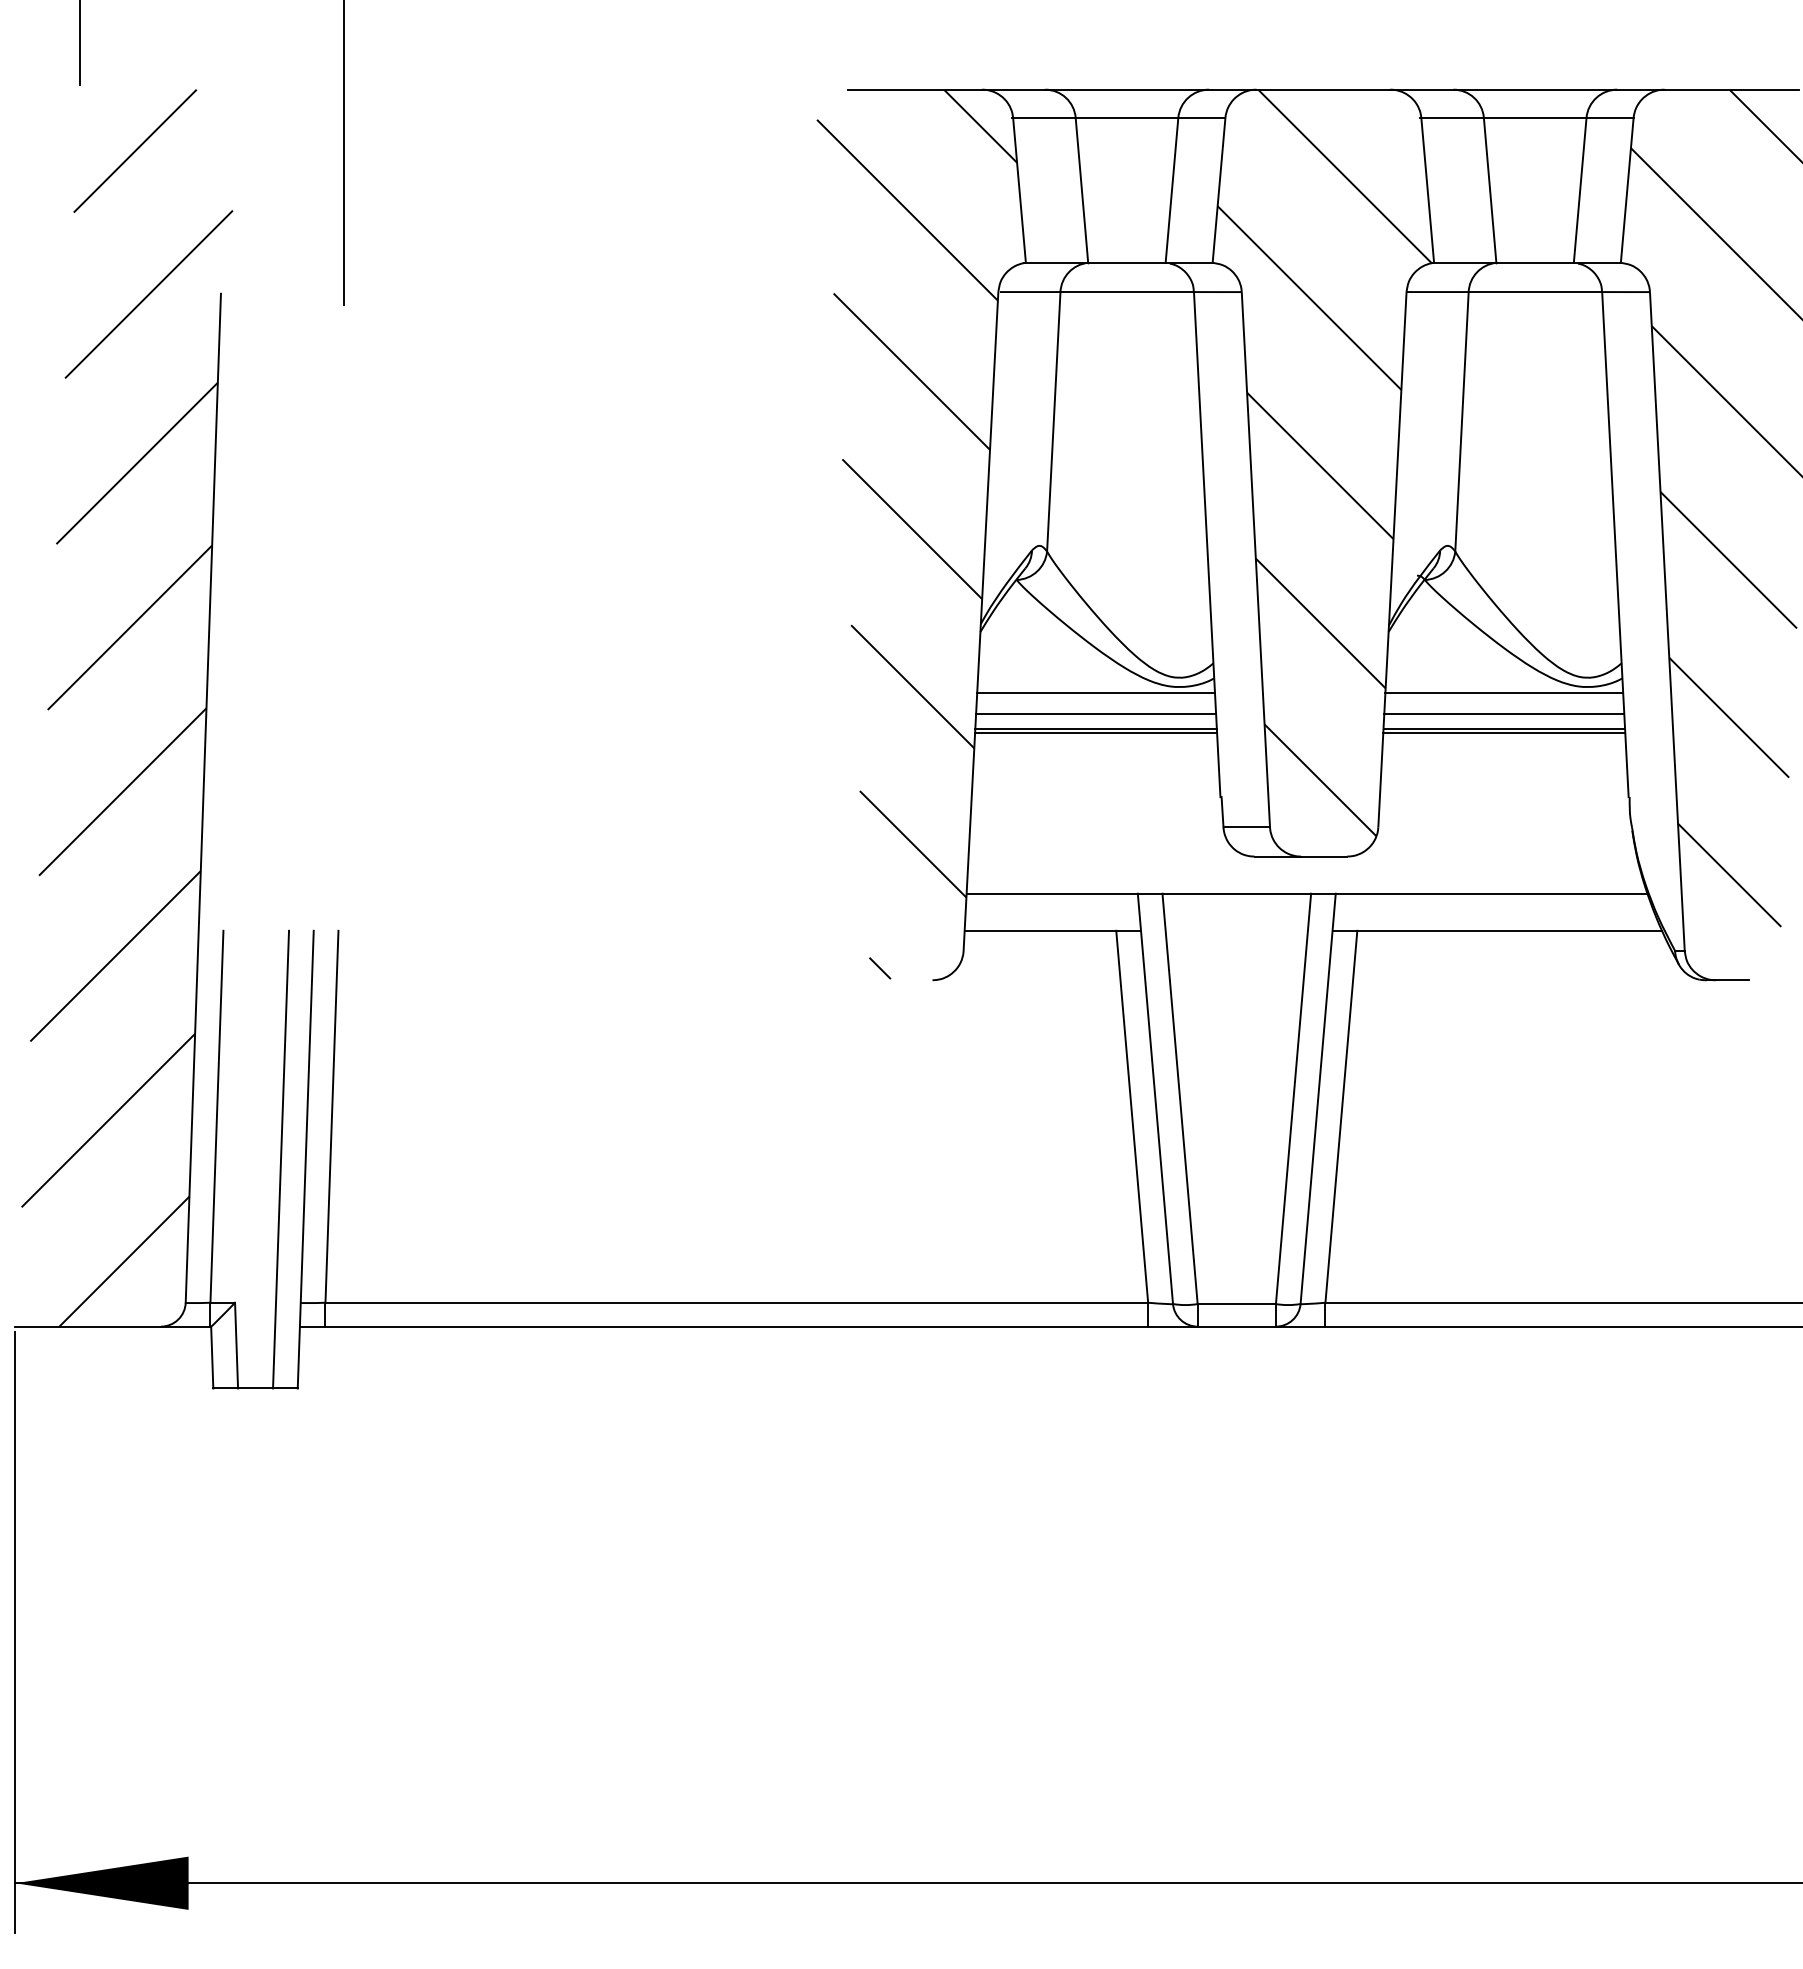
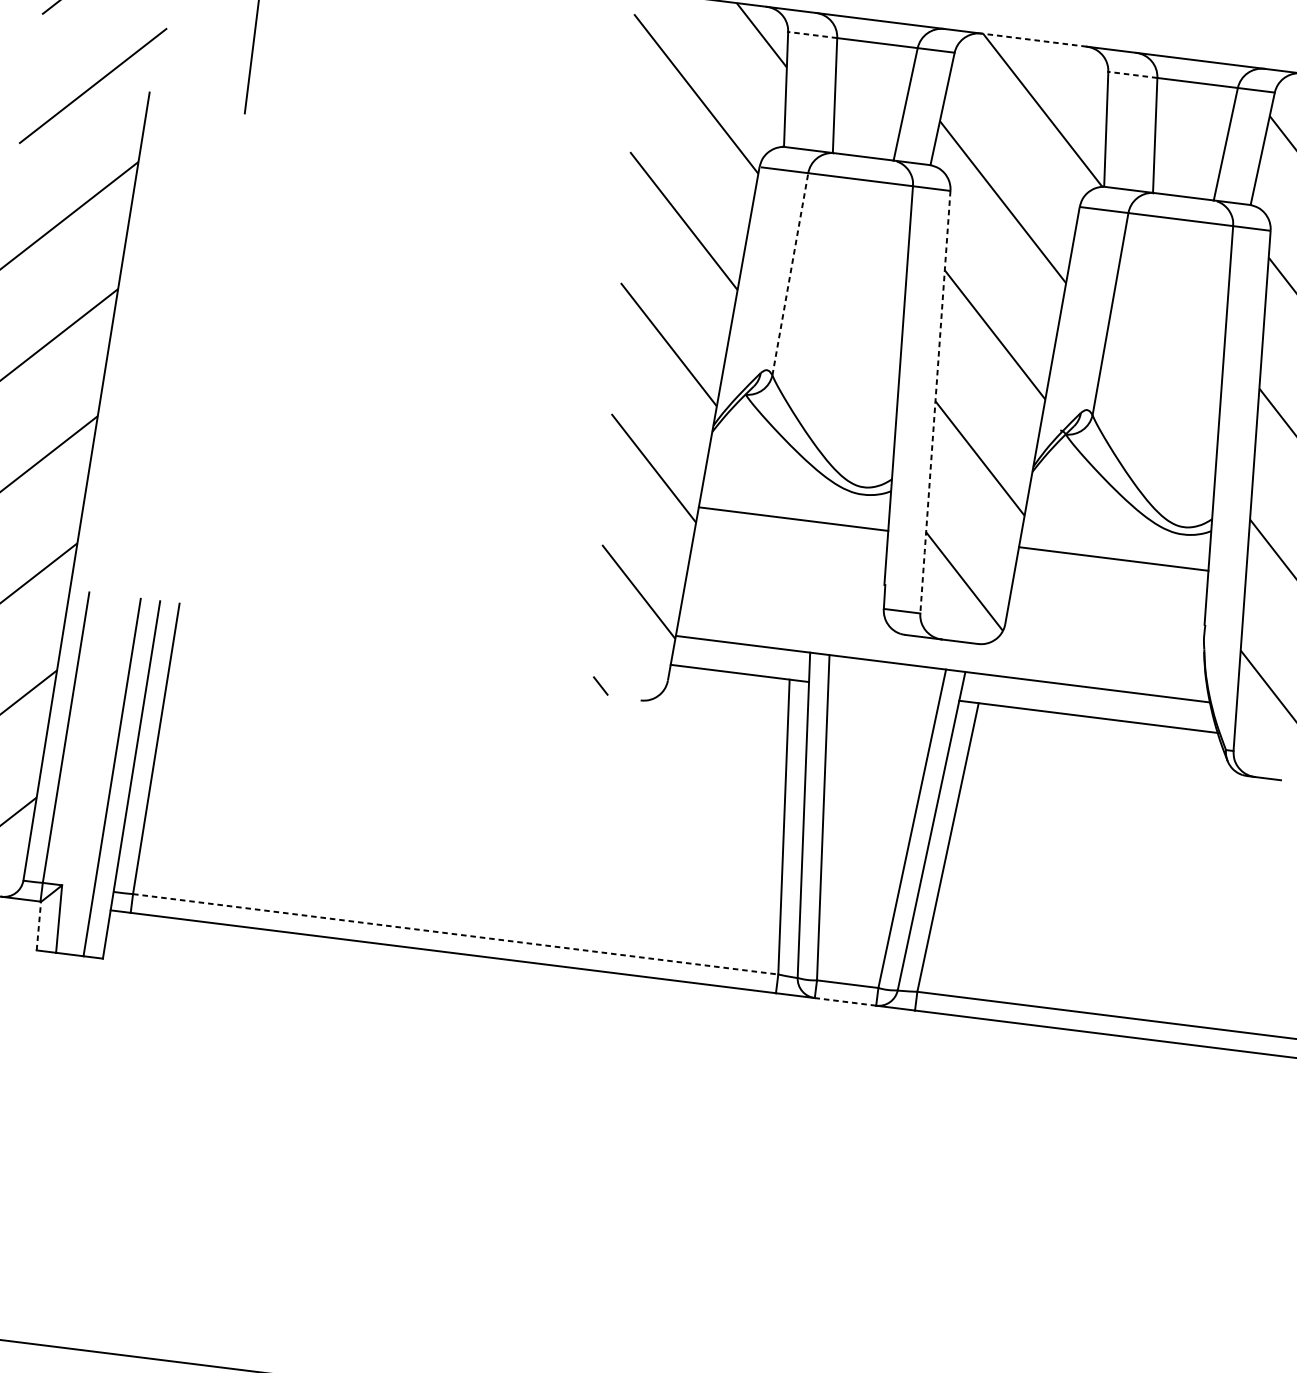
line: (1323, 89) -> (1034, 40), solid -> dashed
line: (1043, 117) -> (812, 34), solid -> dashed
line: (1451, 117) -> (1132, 74), solid -> dashed
line: (1053, 421) -> (790, 274), solid -> dashed
line: (1255, 560) -> (935, 402), solid -> dashed
line: (1096, 693) -> (797, 491), removed
line: (1504, 693) -> (1117, 531), removed
line: (1096, 714) -> (795, 508), removed
line: (1504, 714) -> (1115, 547), removed
line: (1096, 732) -> (793, 522), removed
line: (1504, 732) -> (1113, 562), removed
line: (737, 1302) -> (456, 934), solid -> dashed
line: (1236, 1326) -> (845, 1001), solid -> dashed
line: (212, 1357) -> (39, 926), solid -> dashed

